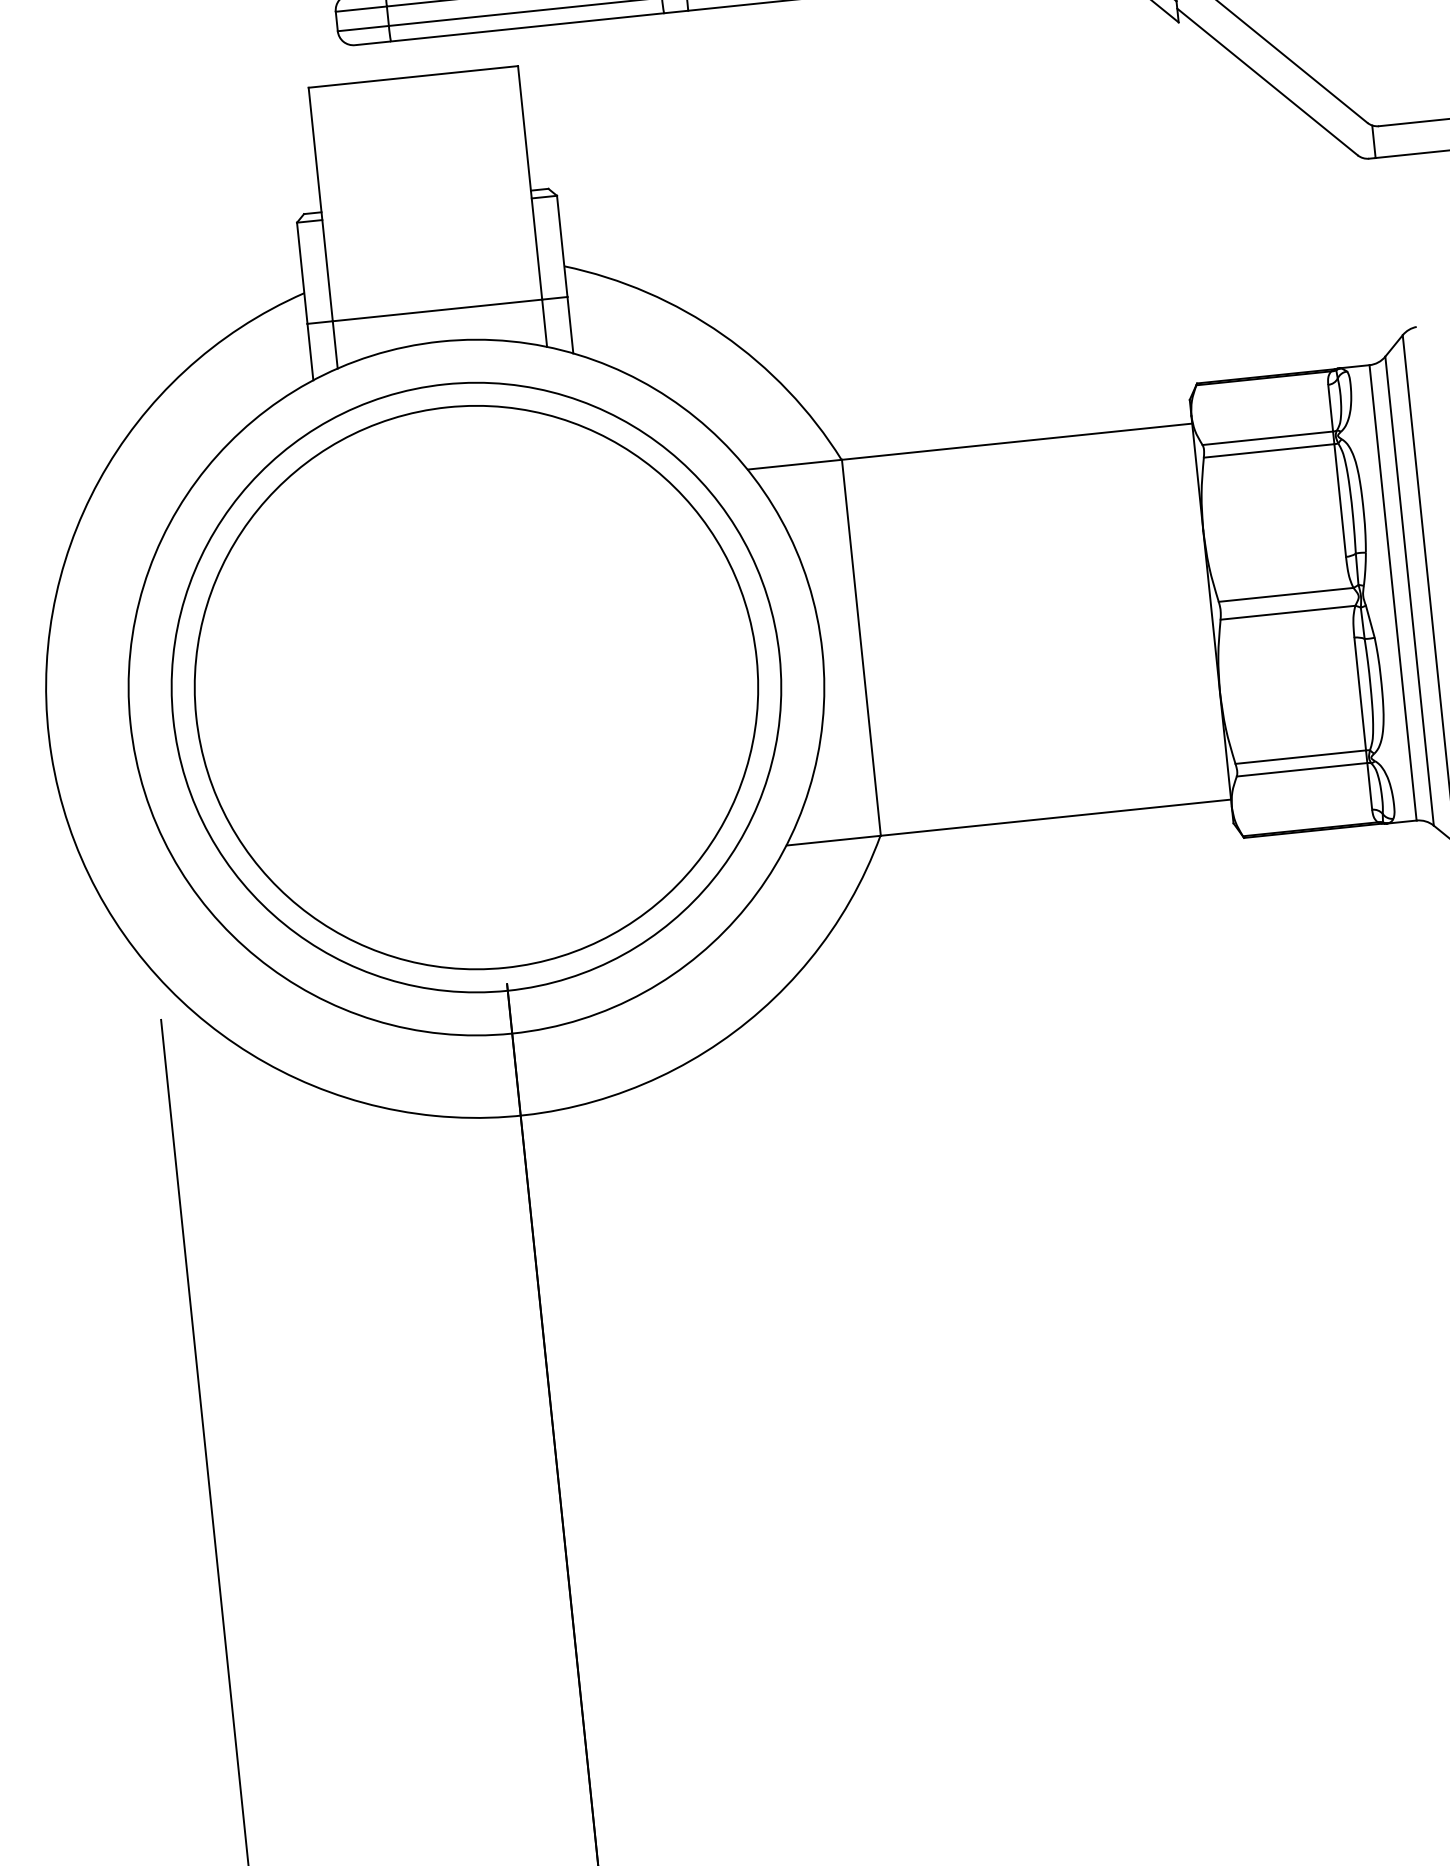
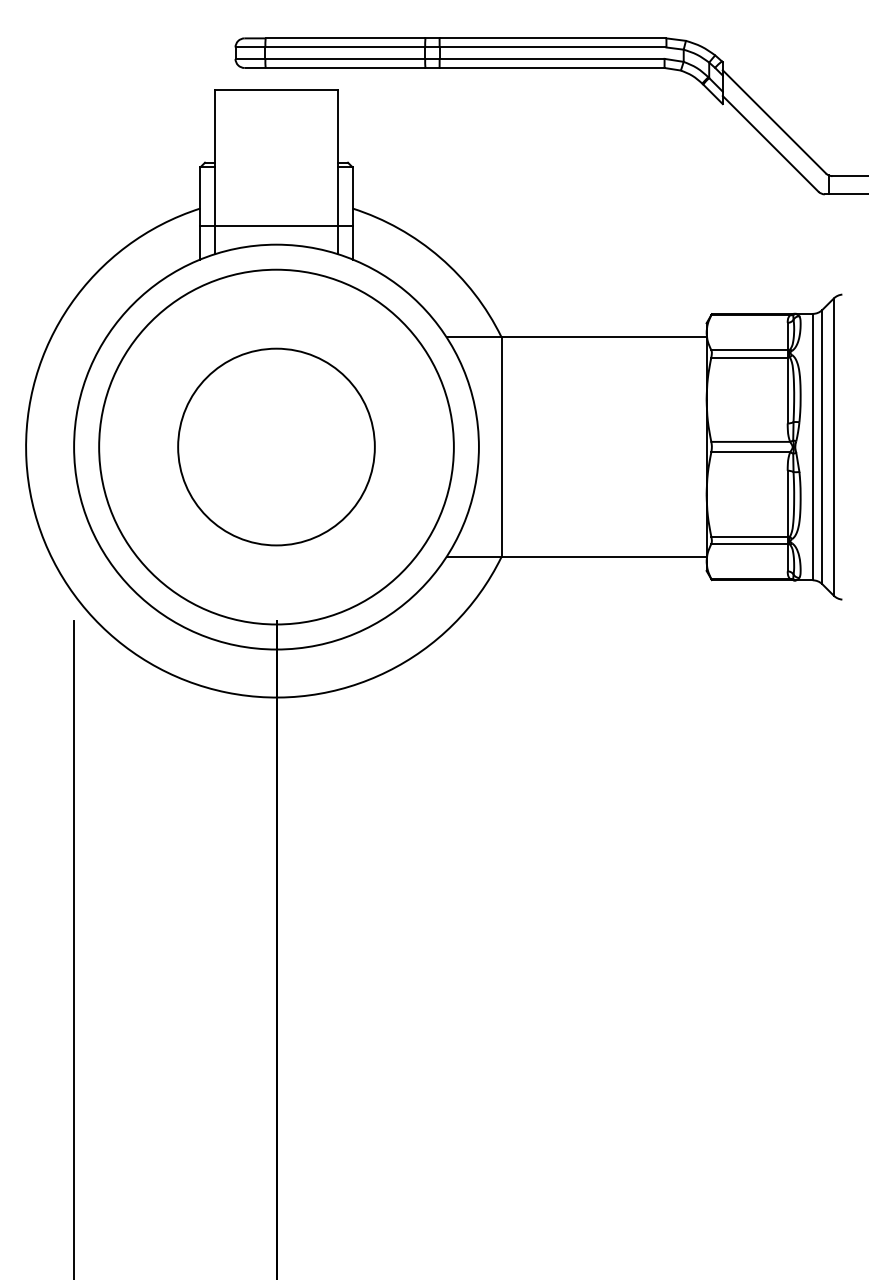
circle: (476, 686) -> (276, 446), size x0.6

